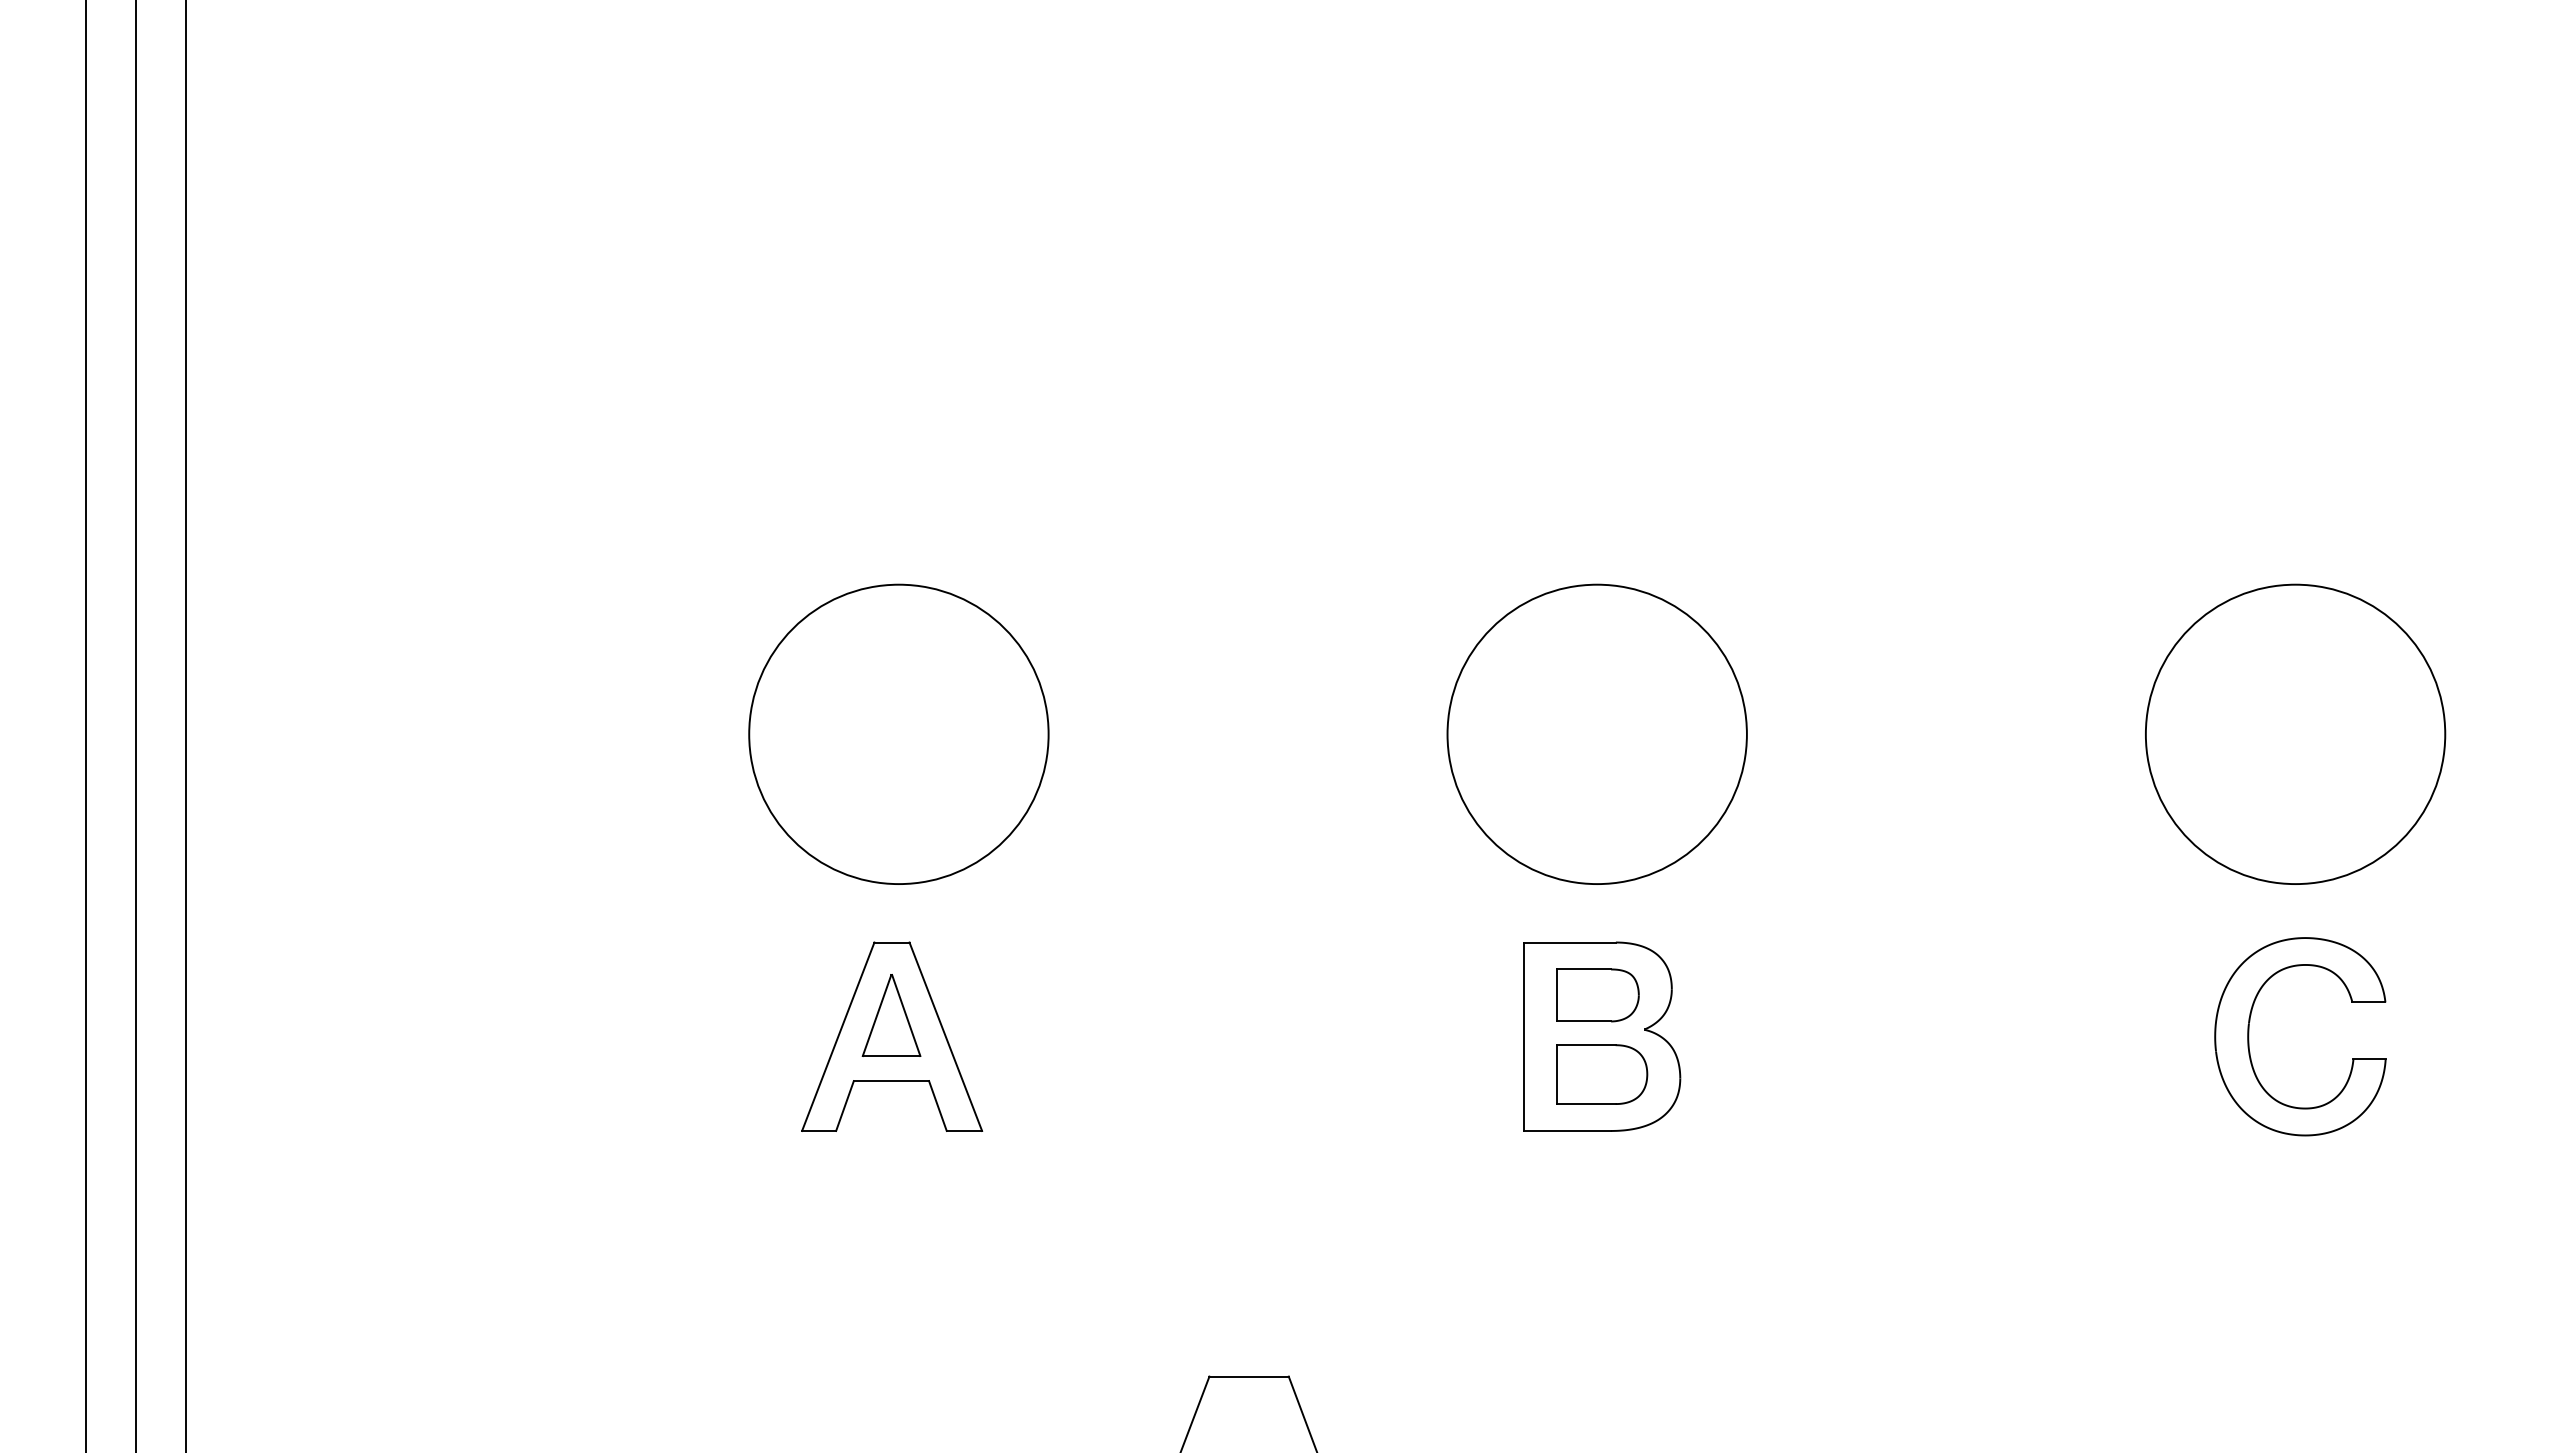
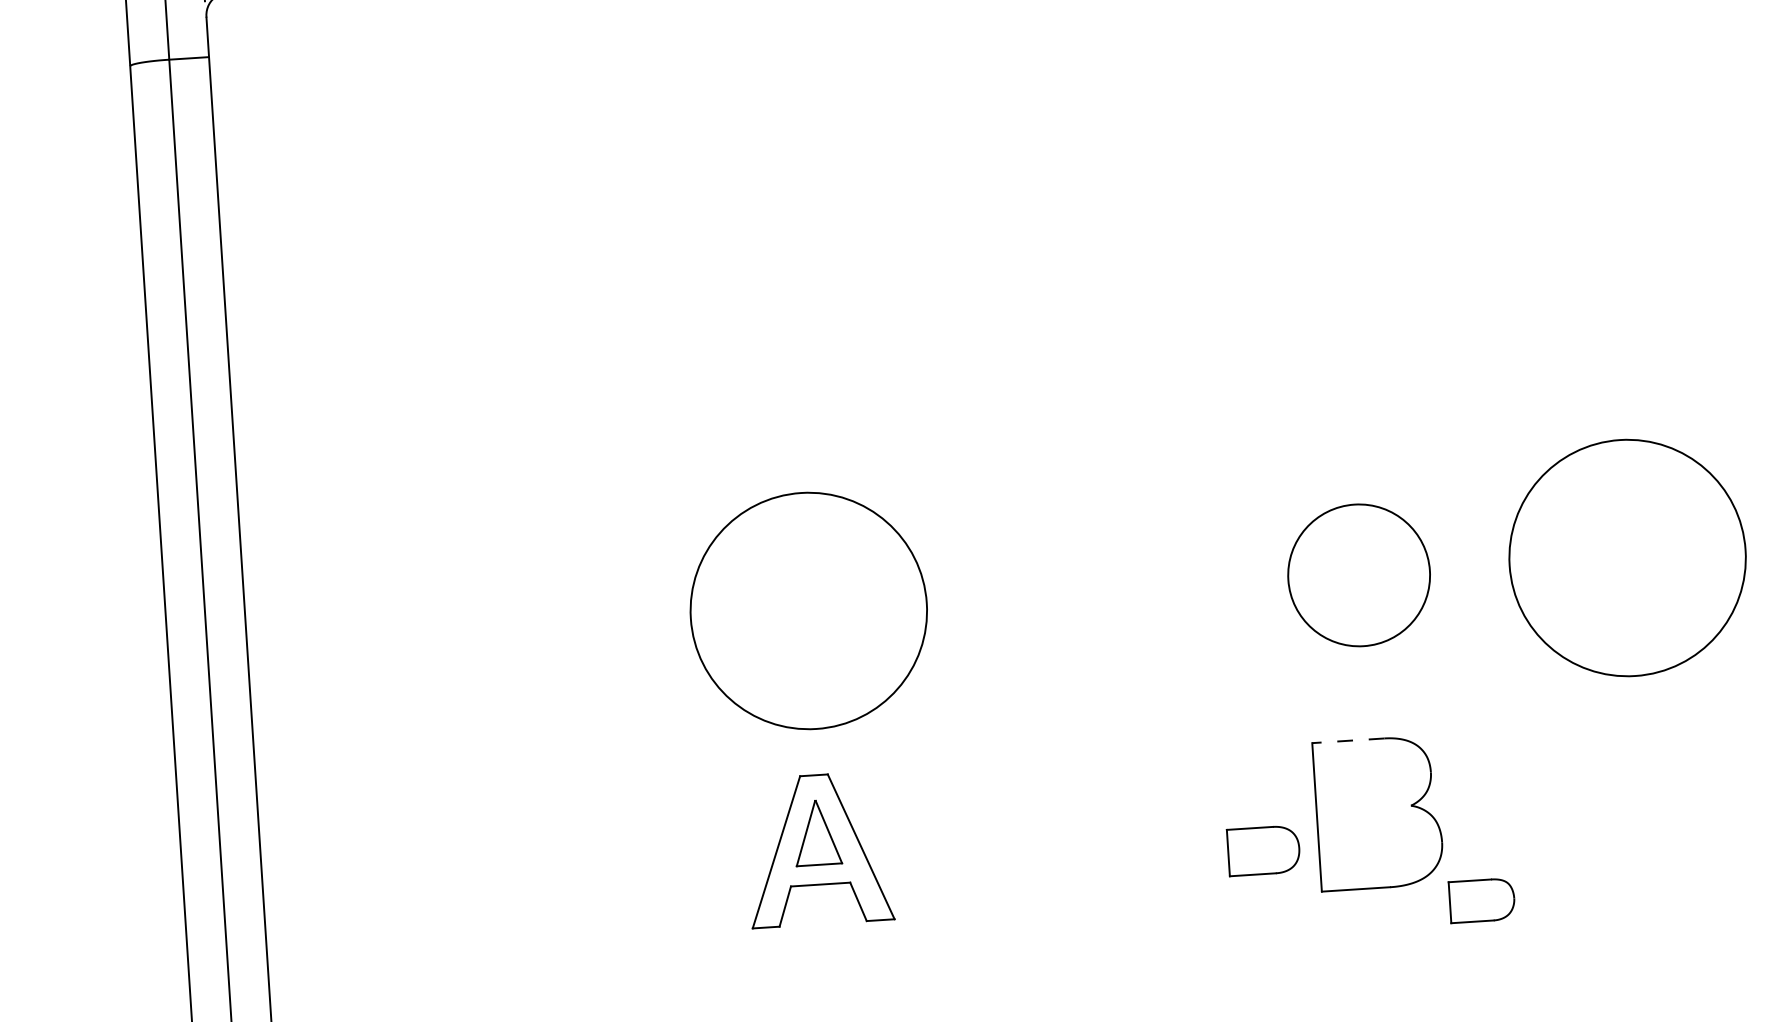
circle: (1937, 733) -> (1627, 557), added
circle: (1596, 734) -> (1358, 575), size x0.6
line: (1570, 942) -> (1348, 740), solid -> dashed
part: (1597, 995) -> (1481, 900), moved
part: (1602, 1074) -> (1264, 850), moved

